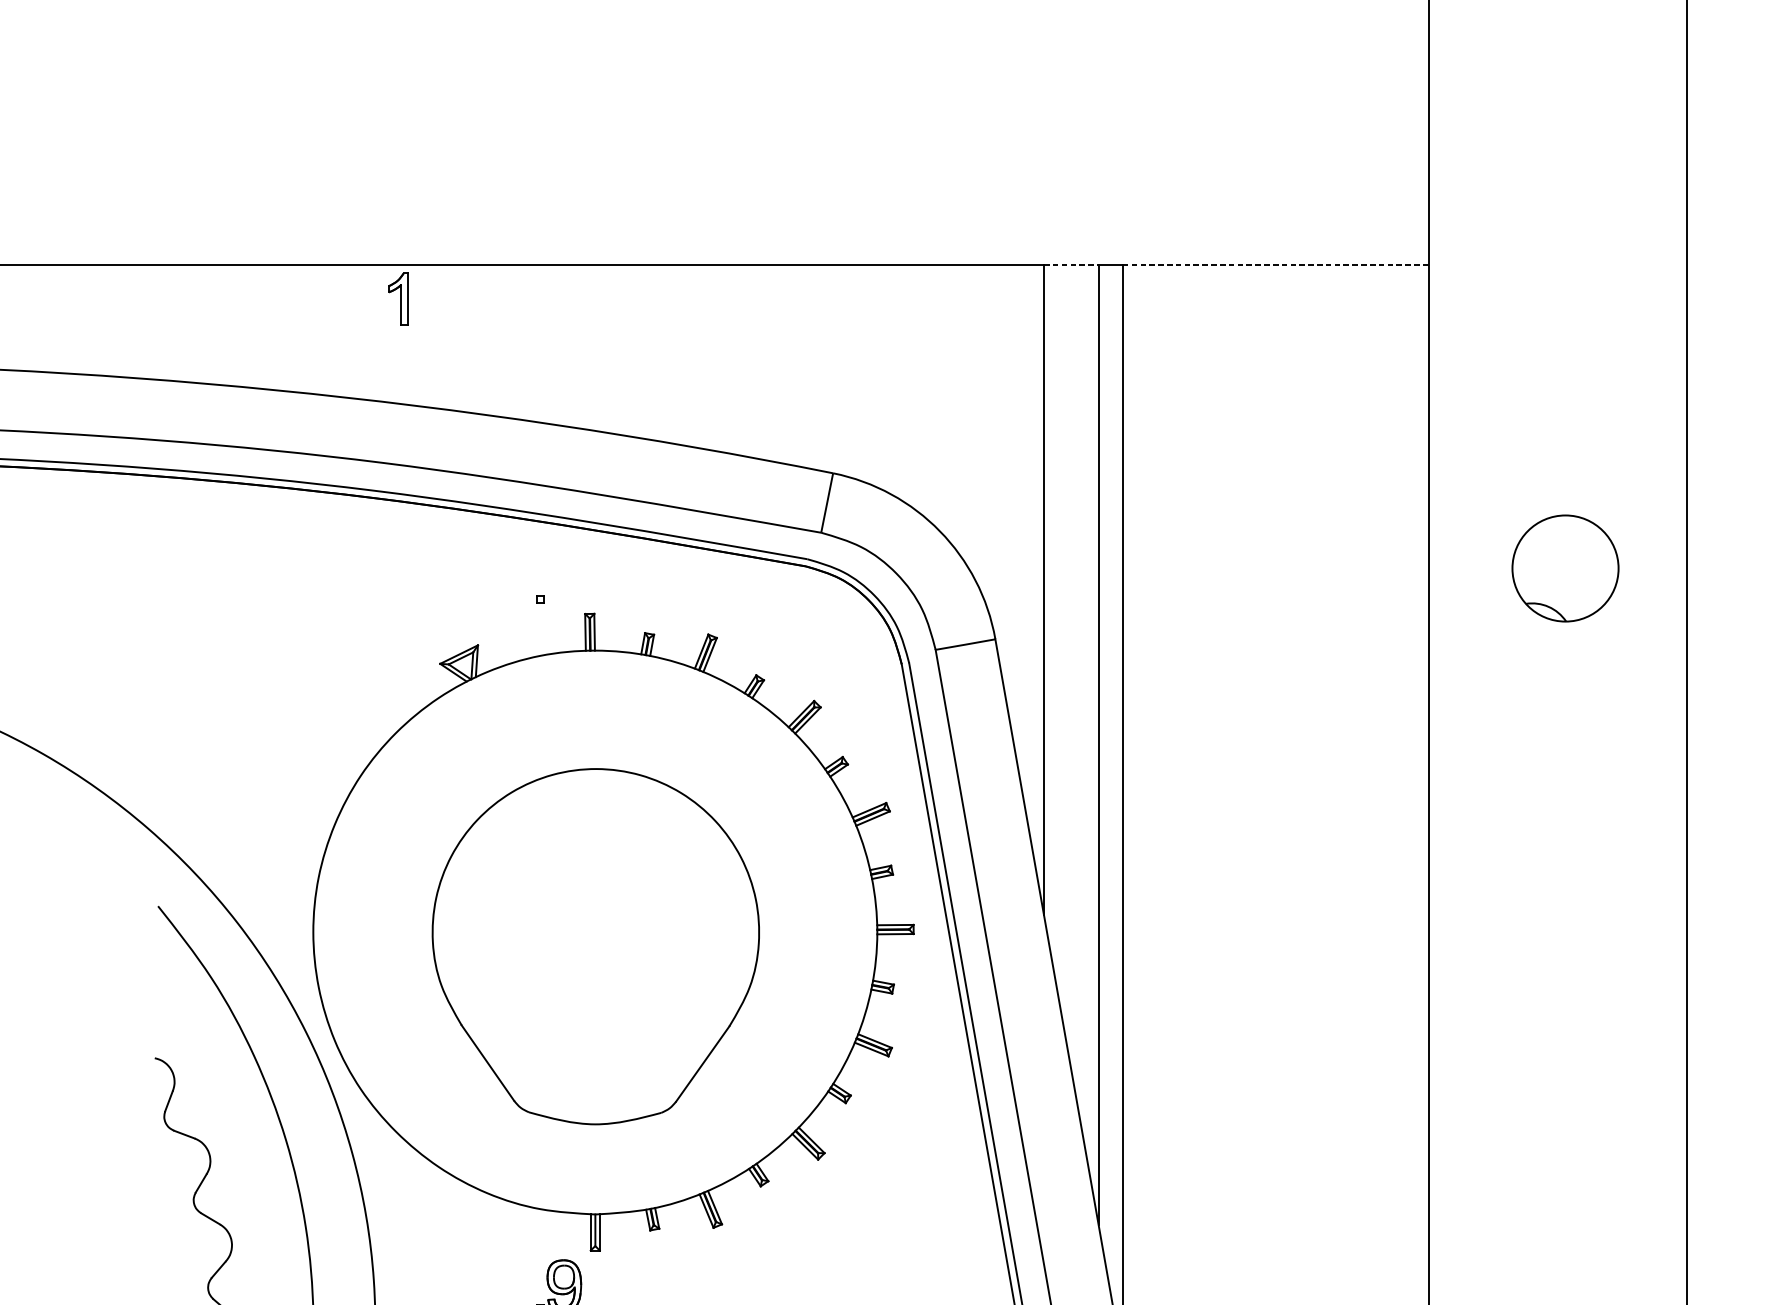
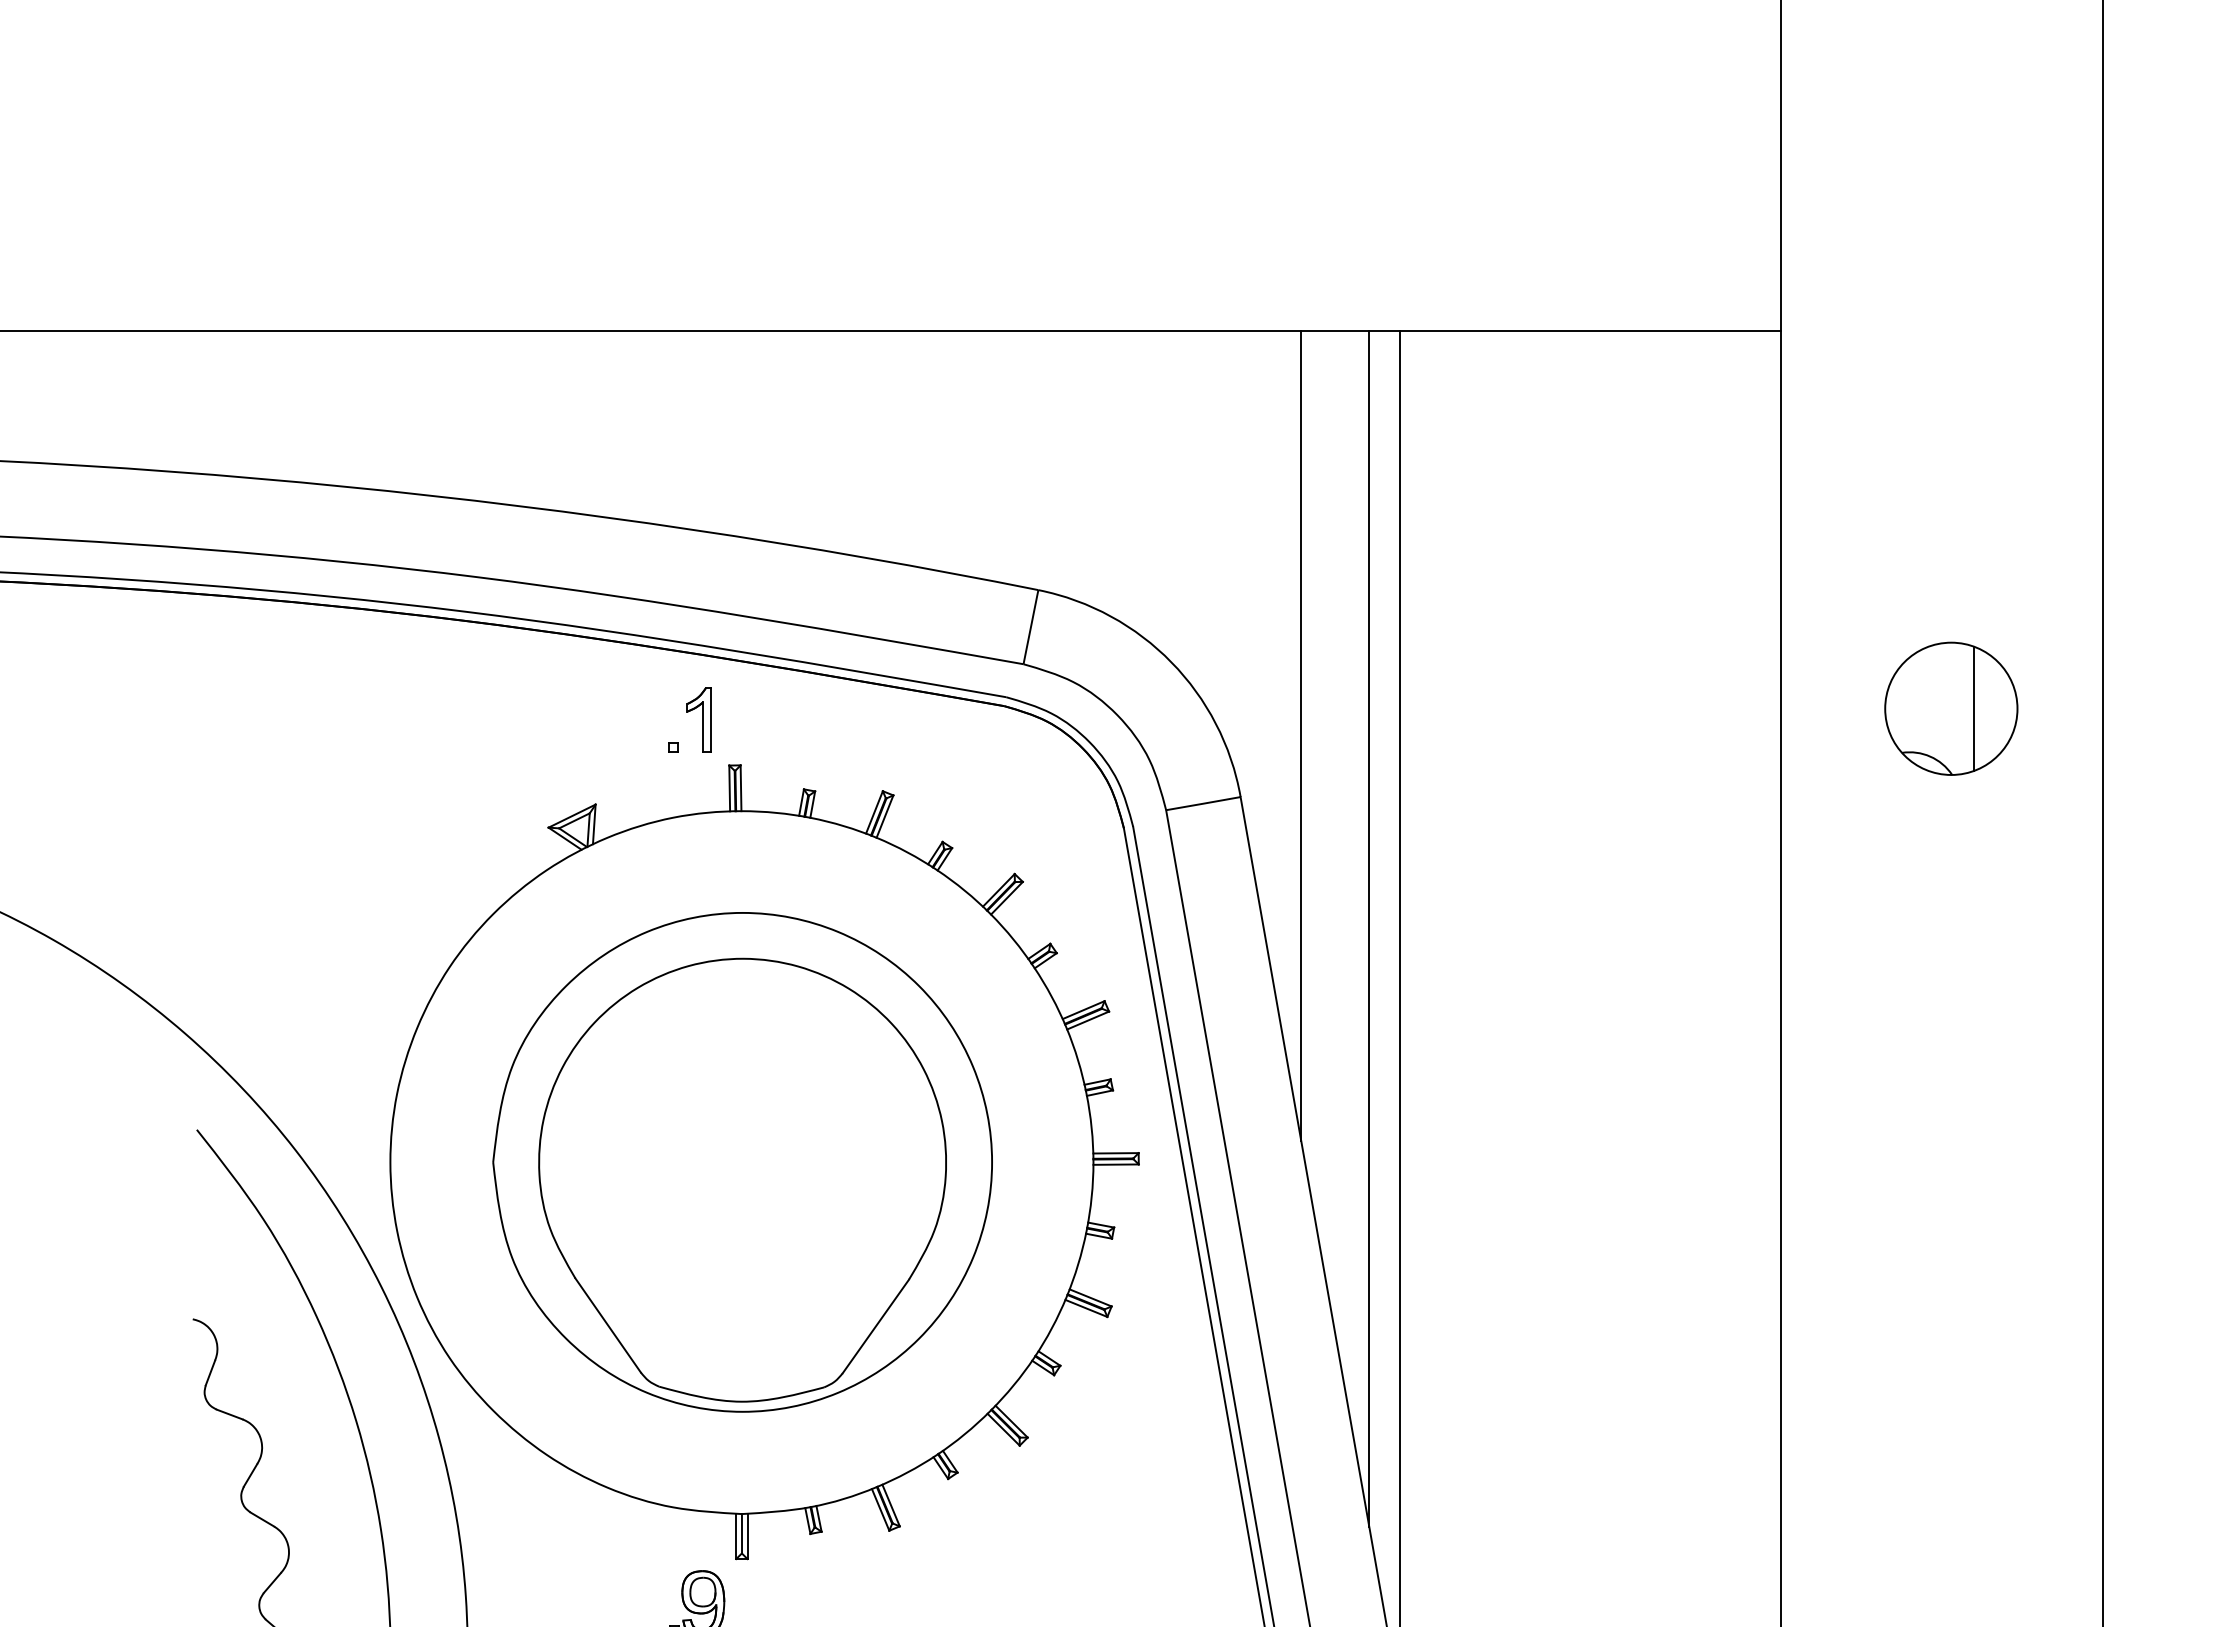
line: (1071, 265) -> (1335, 330), dashed -> solid
line: (1276, 265) -> (1590, 330), dashed -> solid
part: (397, 298) -> (698, 719), moved
line: (1584, 568) -> (1974, 708), added
part: (595, 932) -> (742, 1162), added

